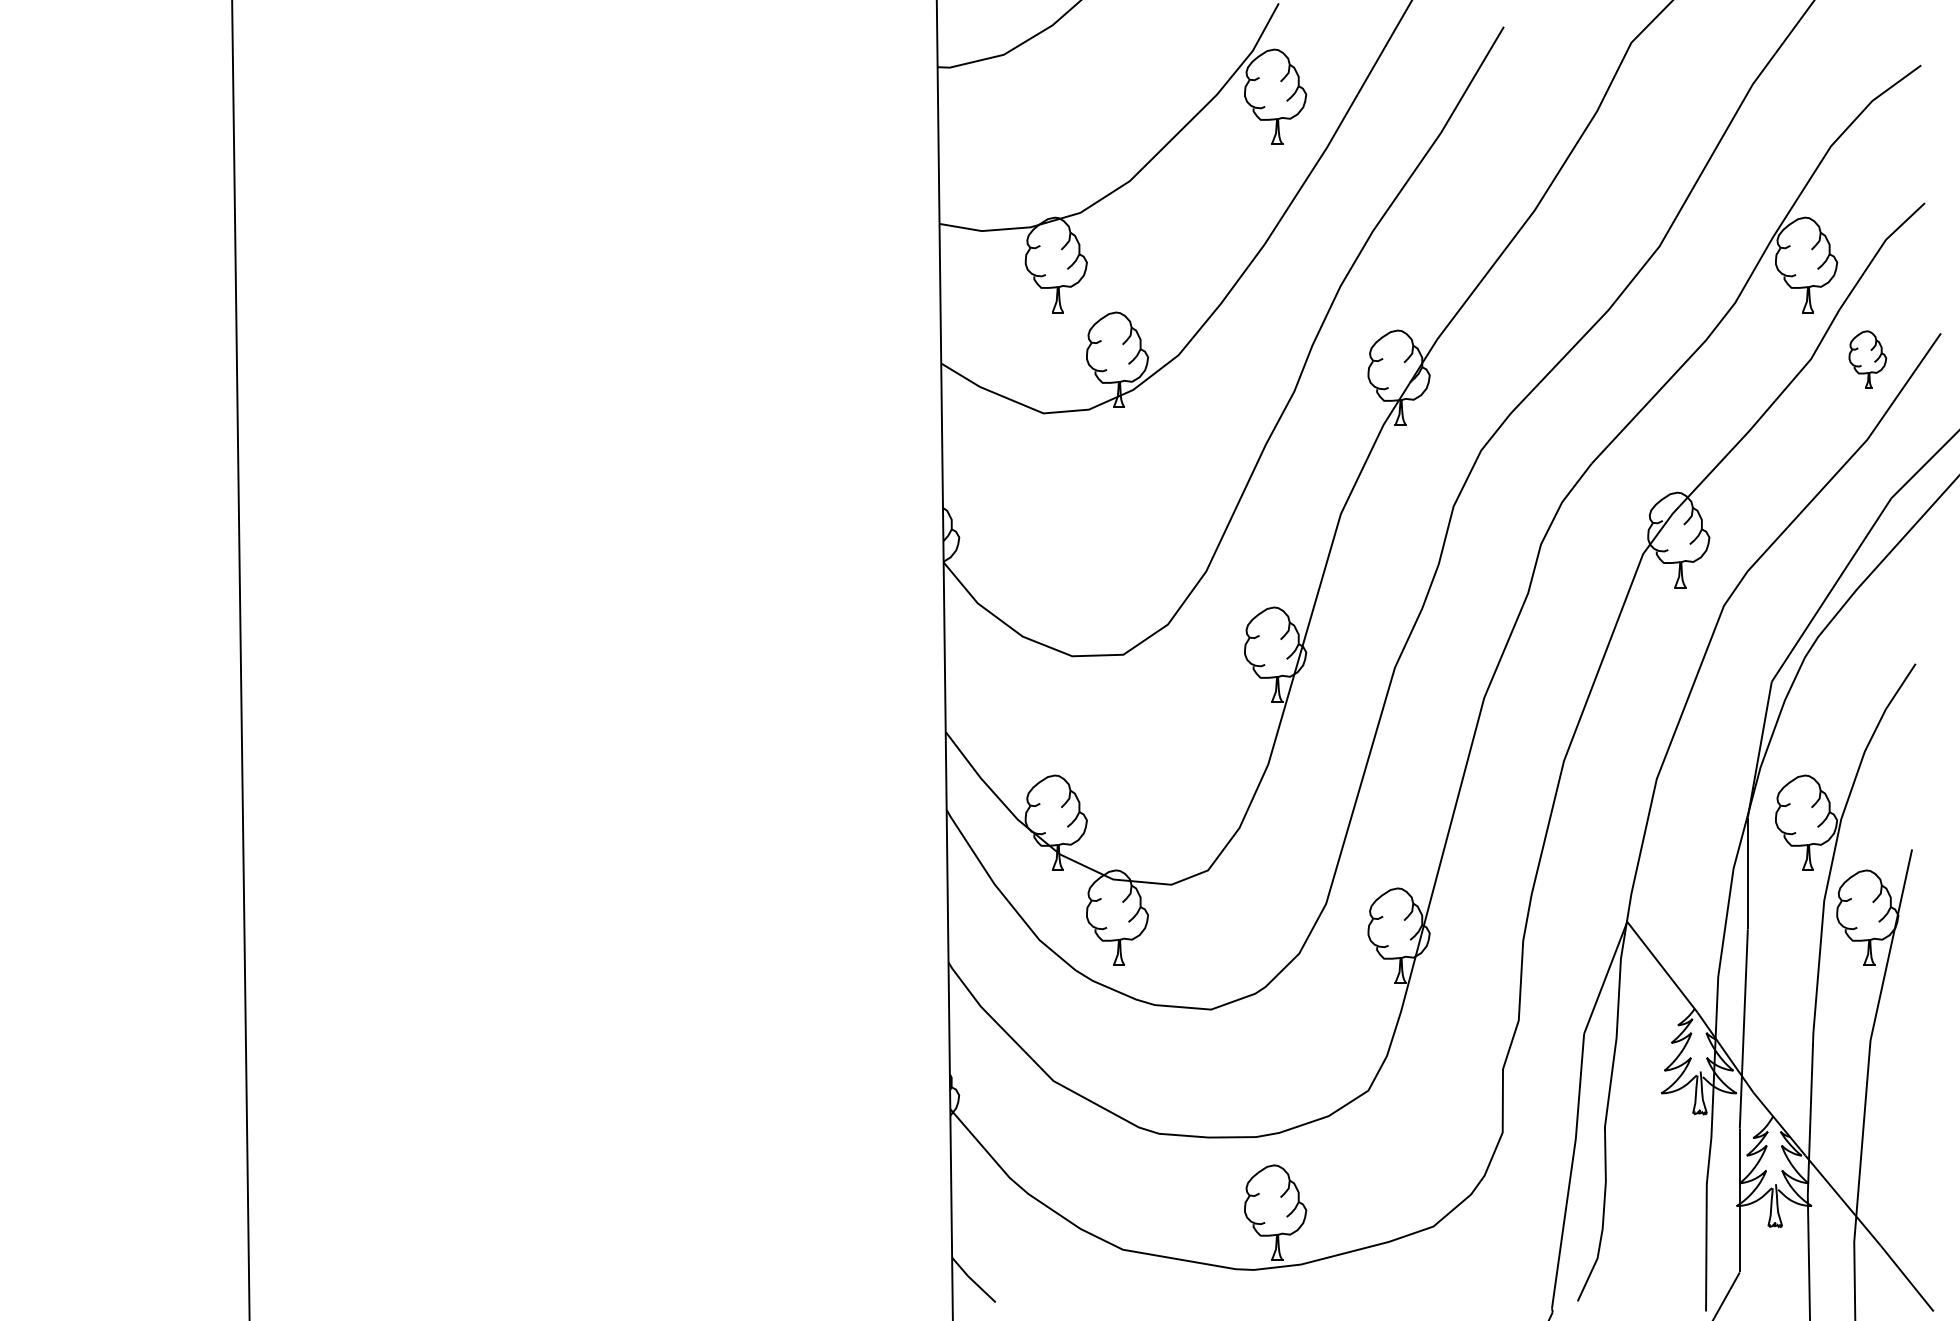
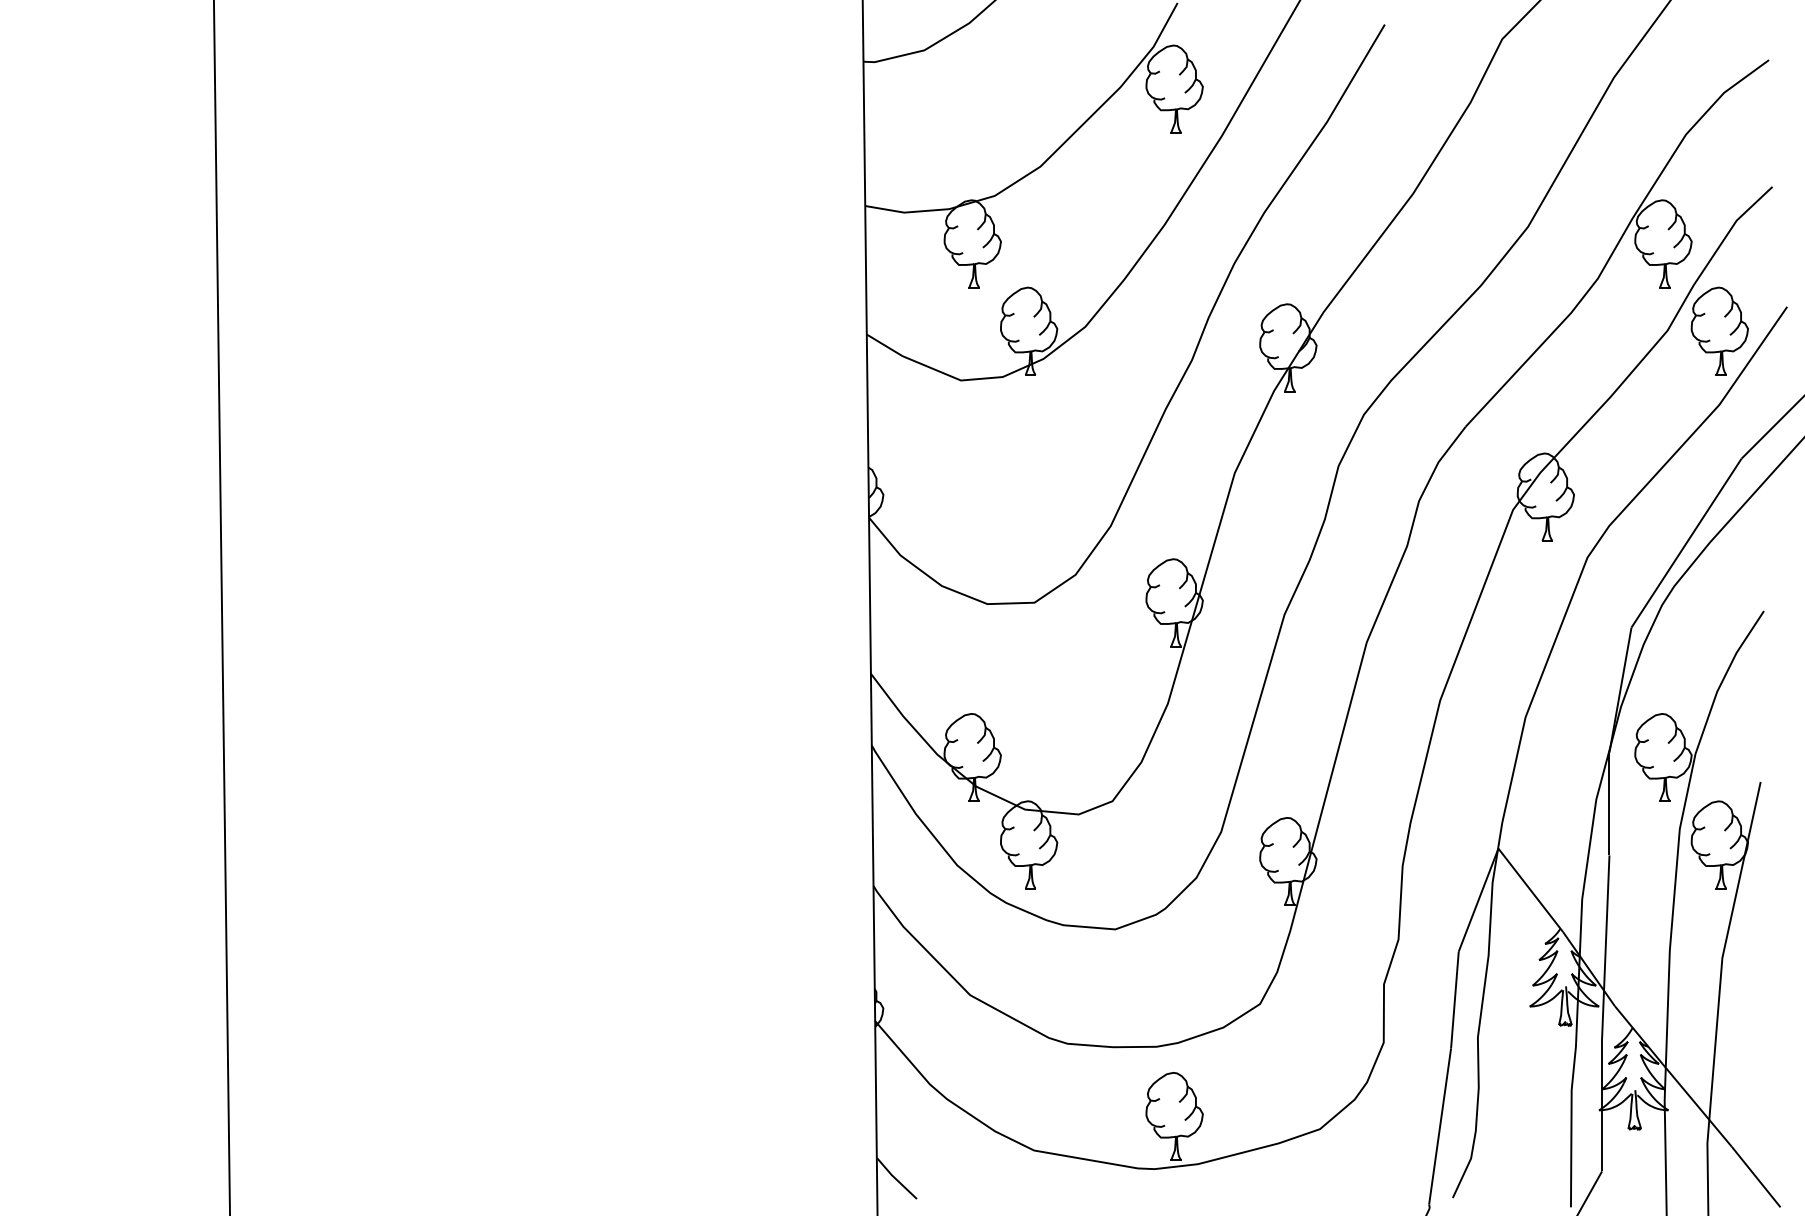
part: (1867, 359) -> (1719, 330), size x1.67

